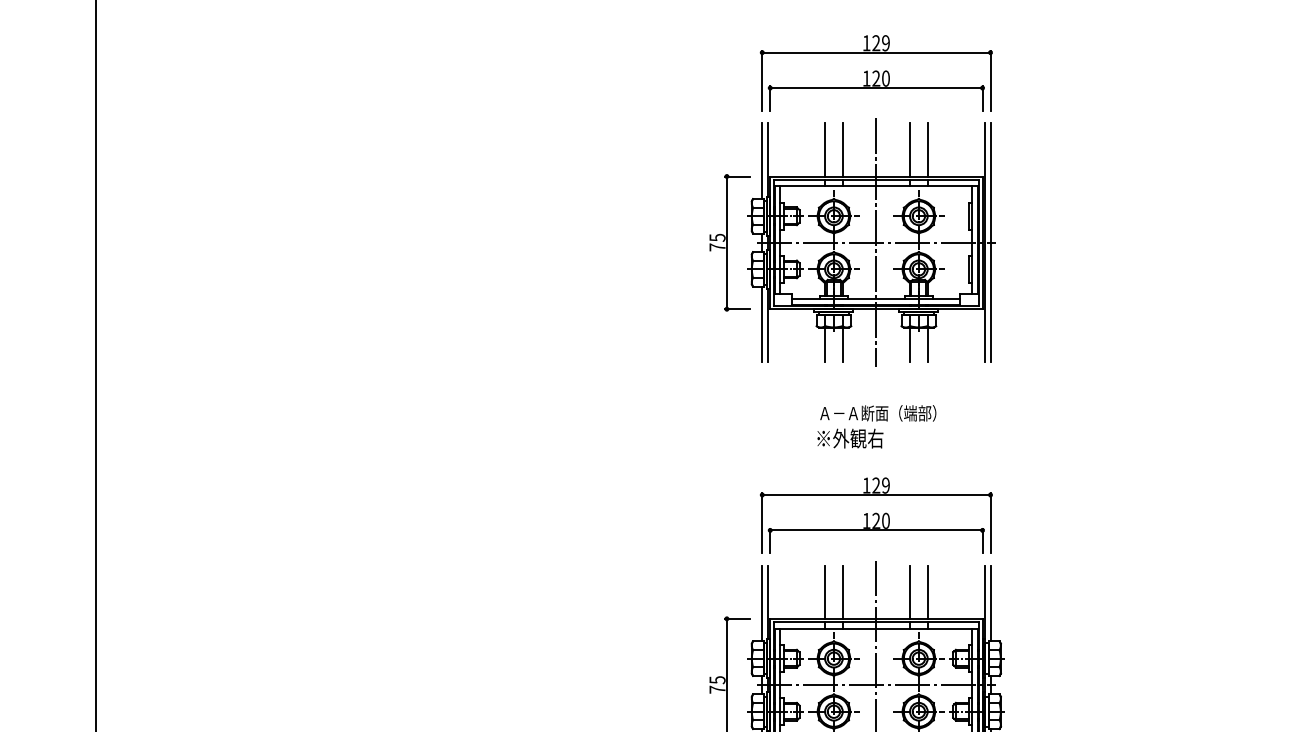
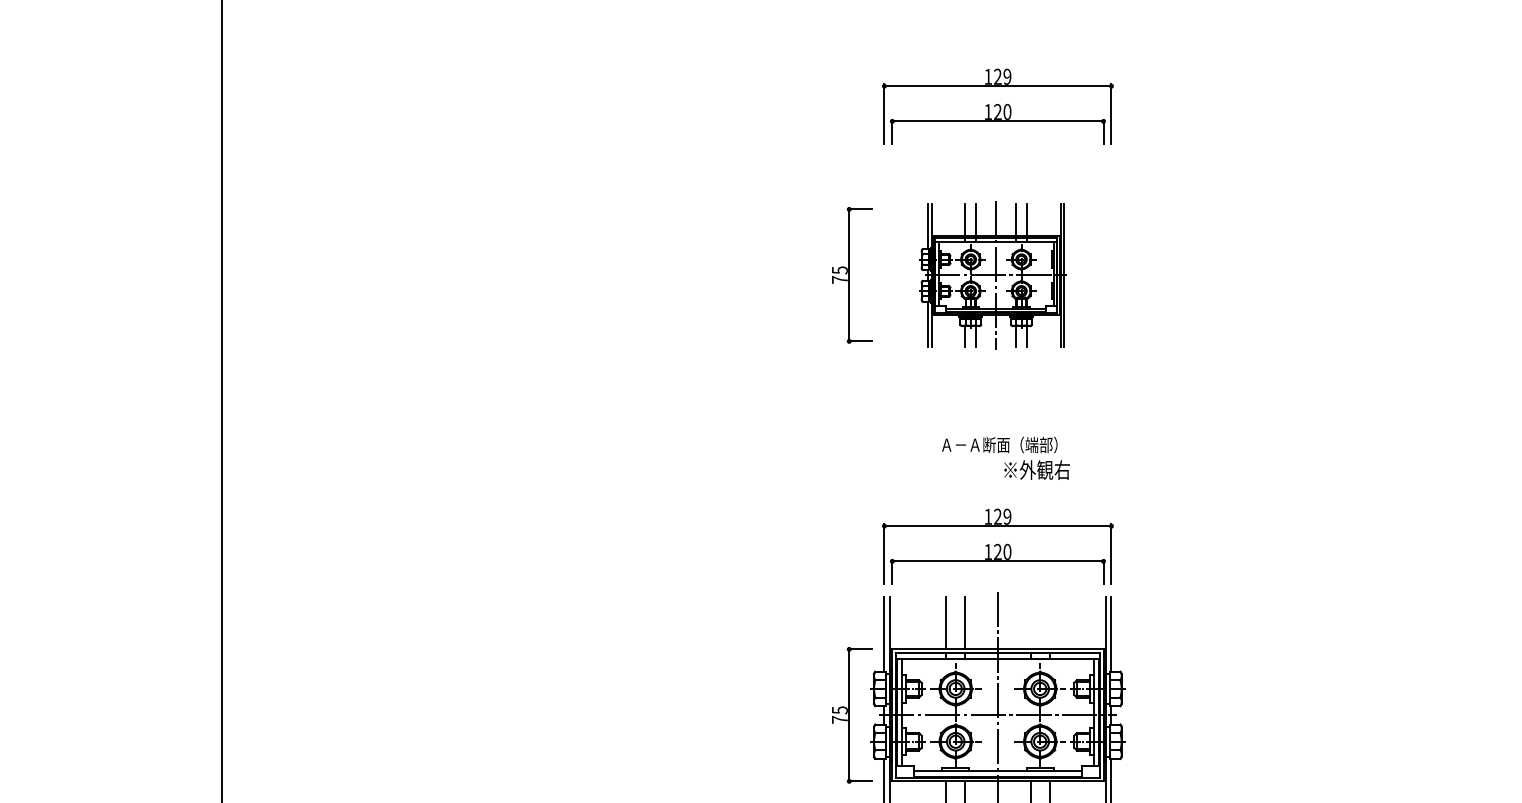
part: (871, 242) -> (993, 275), size x0.6
text: (849, 438) -> (1036, 469), moved
line: (909, 591) -> (1030, 622), removed
line: (928, 591) -> (1049, 622), removed

